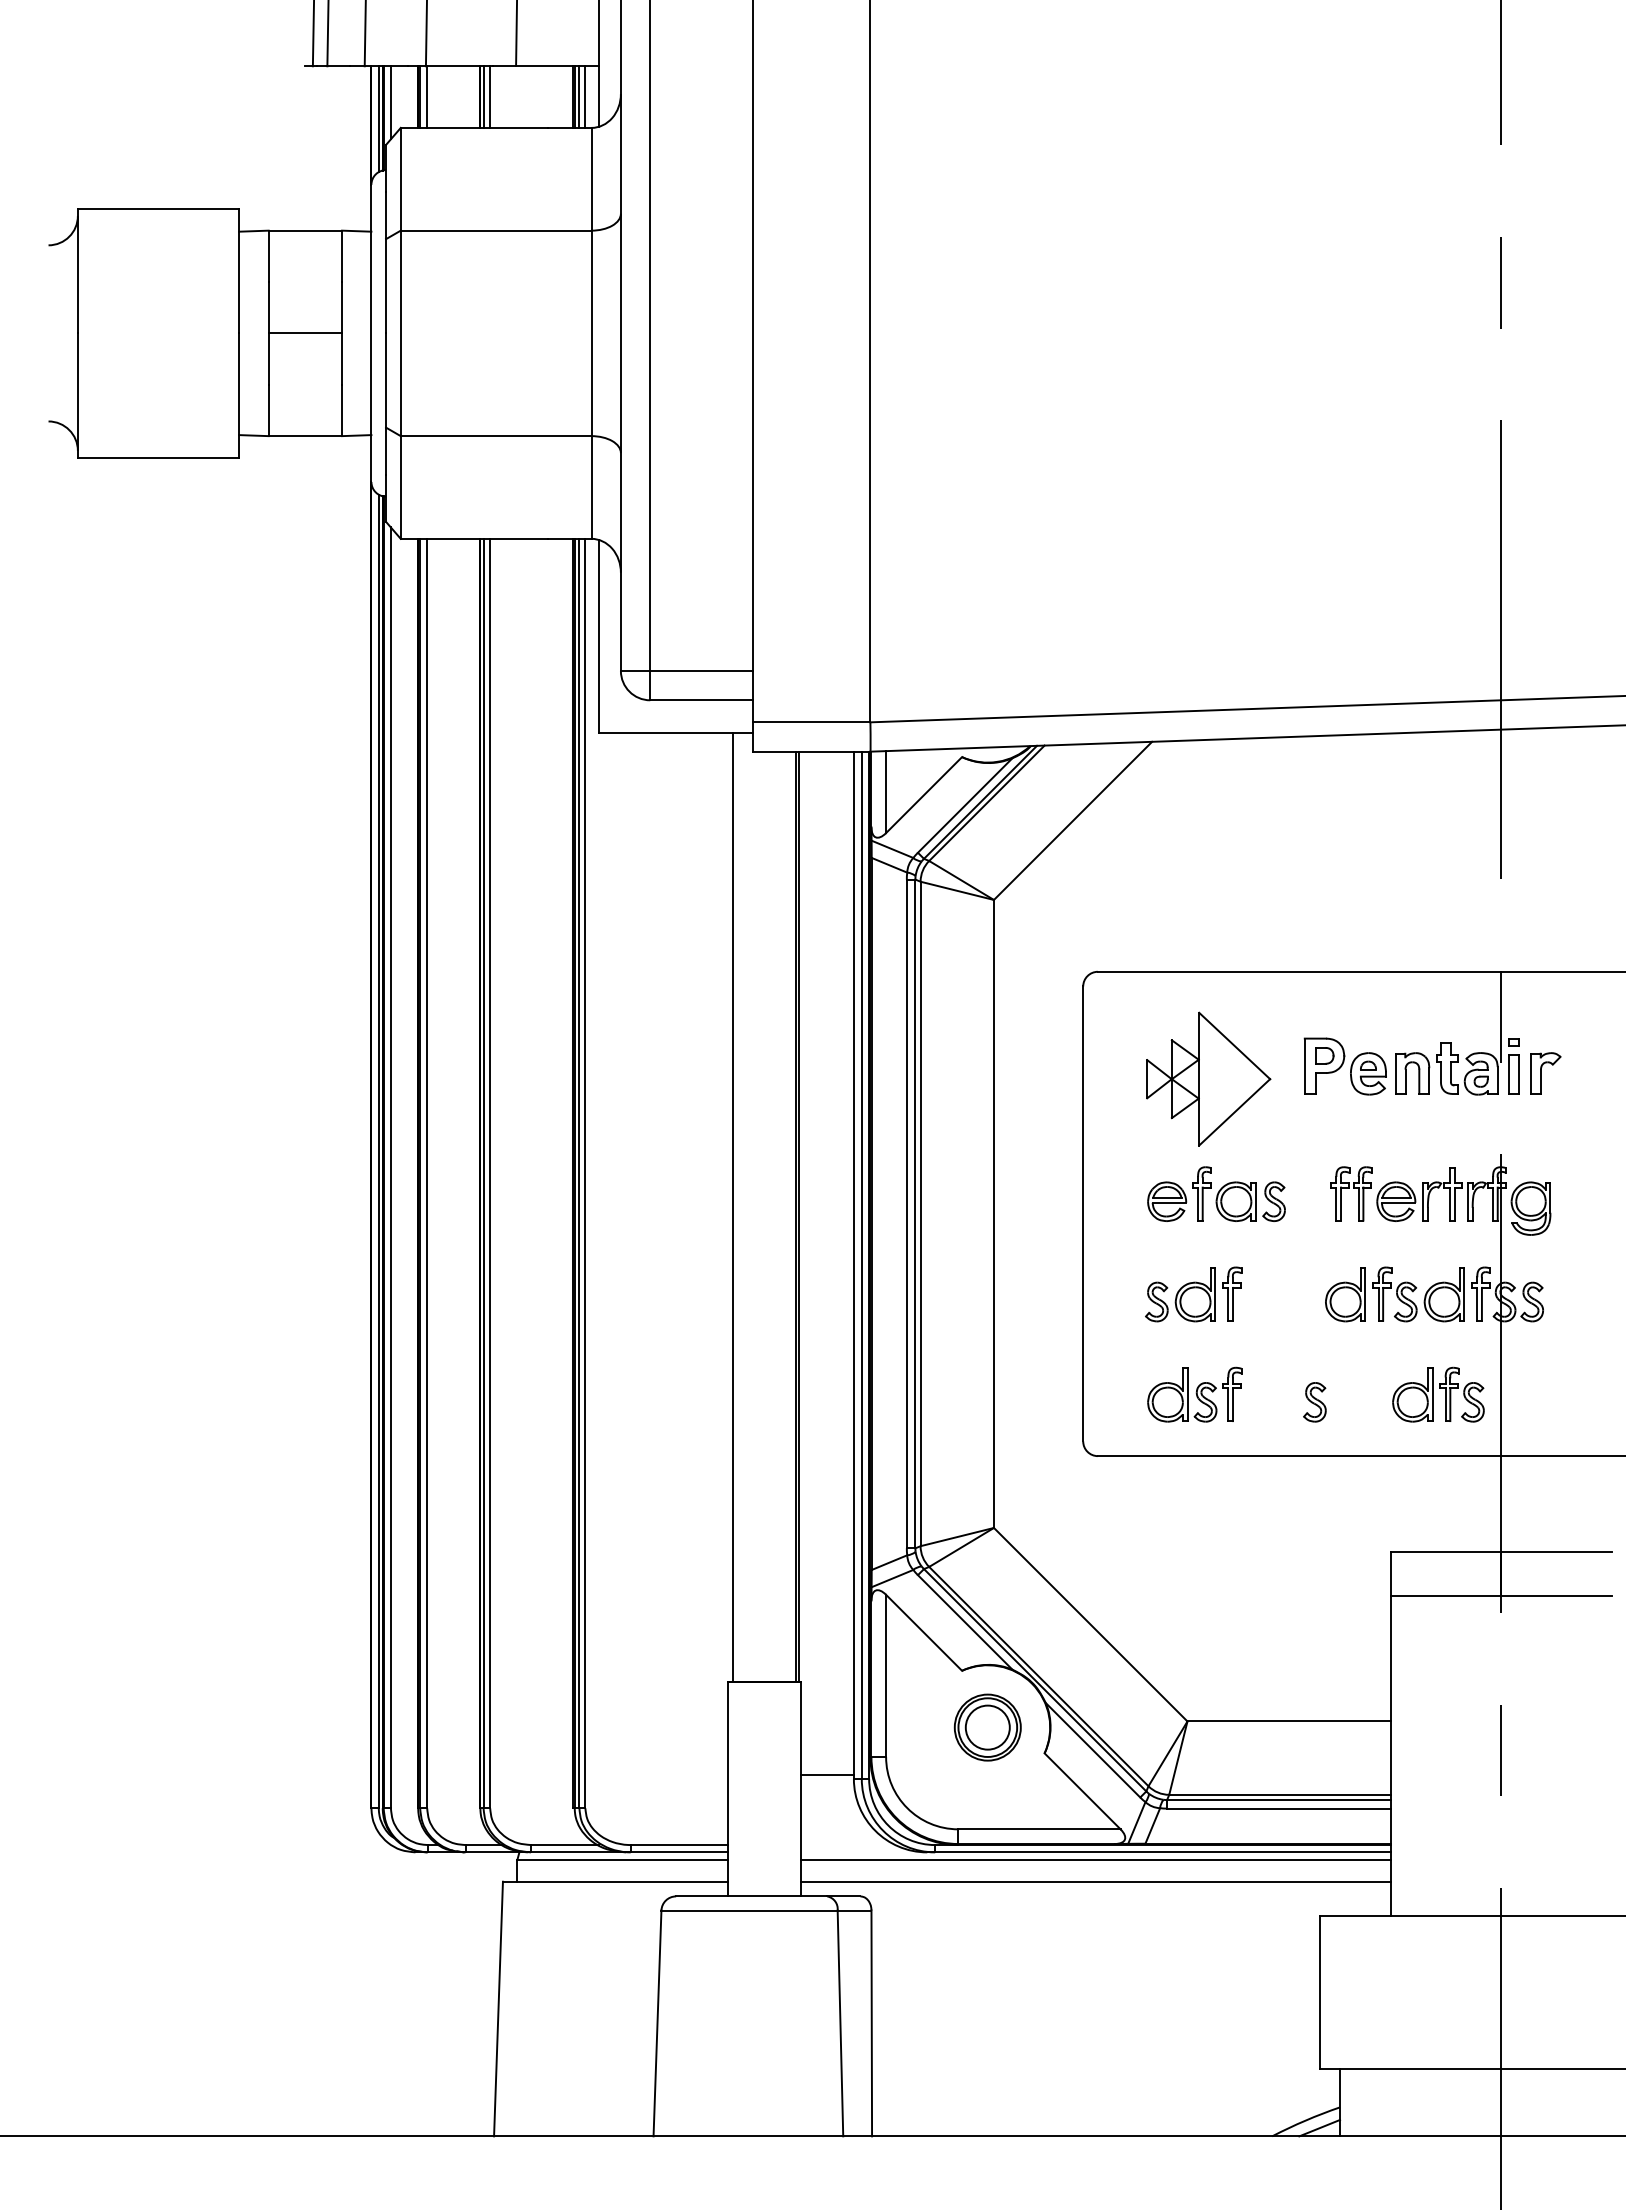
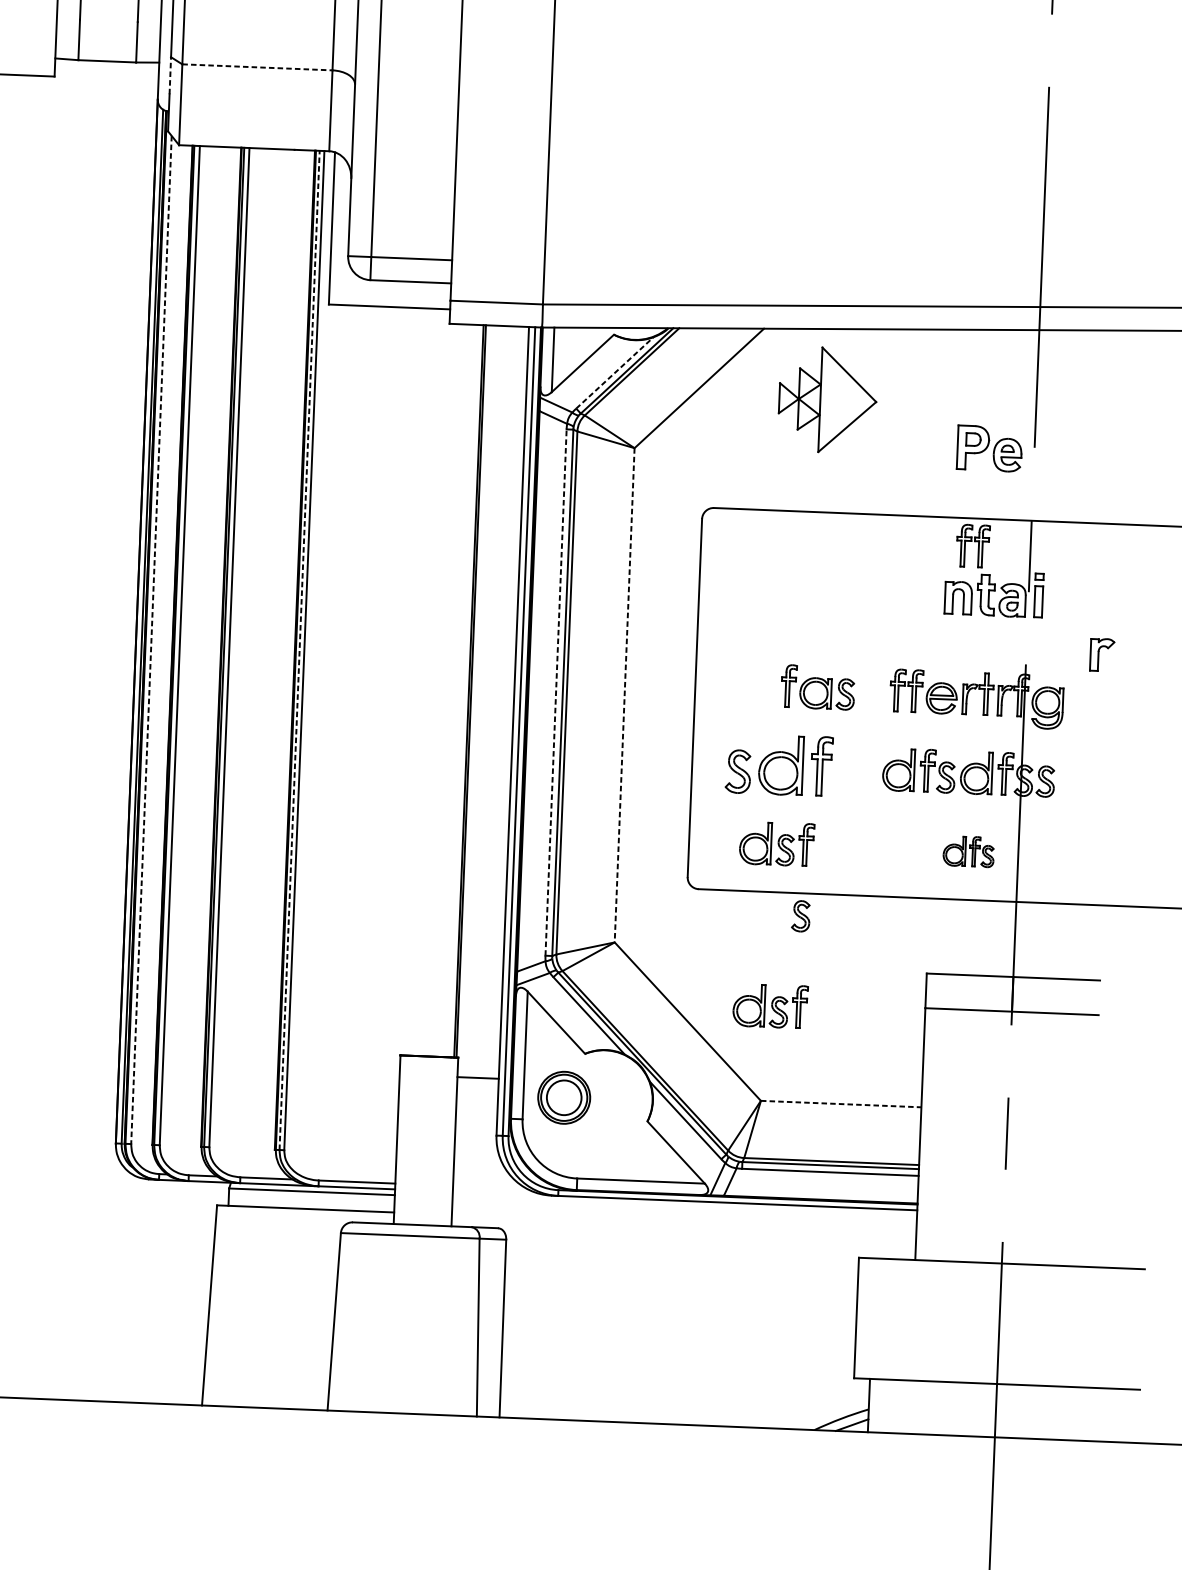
line: (496, 436) -> (257, 67), solid -> dashed
line: (386, 451) -> (170, 75), solid -> dashed
line: (965, 805) -> (615, 372), solid -> dashed
part: (1428, 1006) -> (973, 545), added
part: (1344, 1066) -> (988, 448), moved
part: (1545, 1073) -> (1102, 654), moved
part: (1208, 1078) -> (827, 399), moved
line: (390, 1168) -> (151, 640), solid -> dashed
line: (579, 1173) -> (299, 650), solid -> dashed
part: (1167, 1201) -> (761, 690), removed
line: (733, 1207) -> (419, 681), removed
line: (906, 1213) -> (555, 692), solid -> dashed
line: (993, 1213) -> (624, 694), solid -> dashed
part: (1193, 1294) -> (779, 765), size x1.4
part: (1438, 1394) -> (968, 851), size x0.7
part: (1314, 1402) -> (800, 916), moved
part: (1194, 1600) -> (770, 1005), added
line: (1289, 1721) -> (841, 1104), solid -> dashed
part: (987, 1727) -> (563, 1097), moved
line: (827, 1774) -> (478, 1077), moved
line: (1096, 1859) -> (684, 1206), removed
line: (1096, 1881) -> (684, 1223), removed

